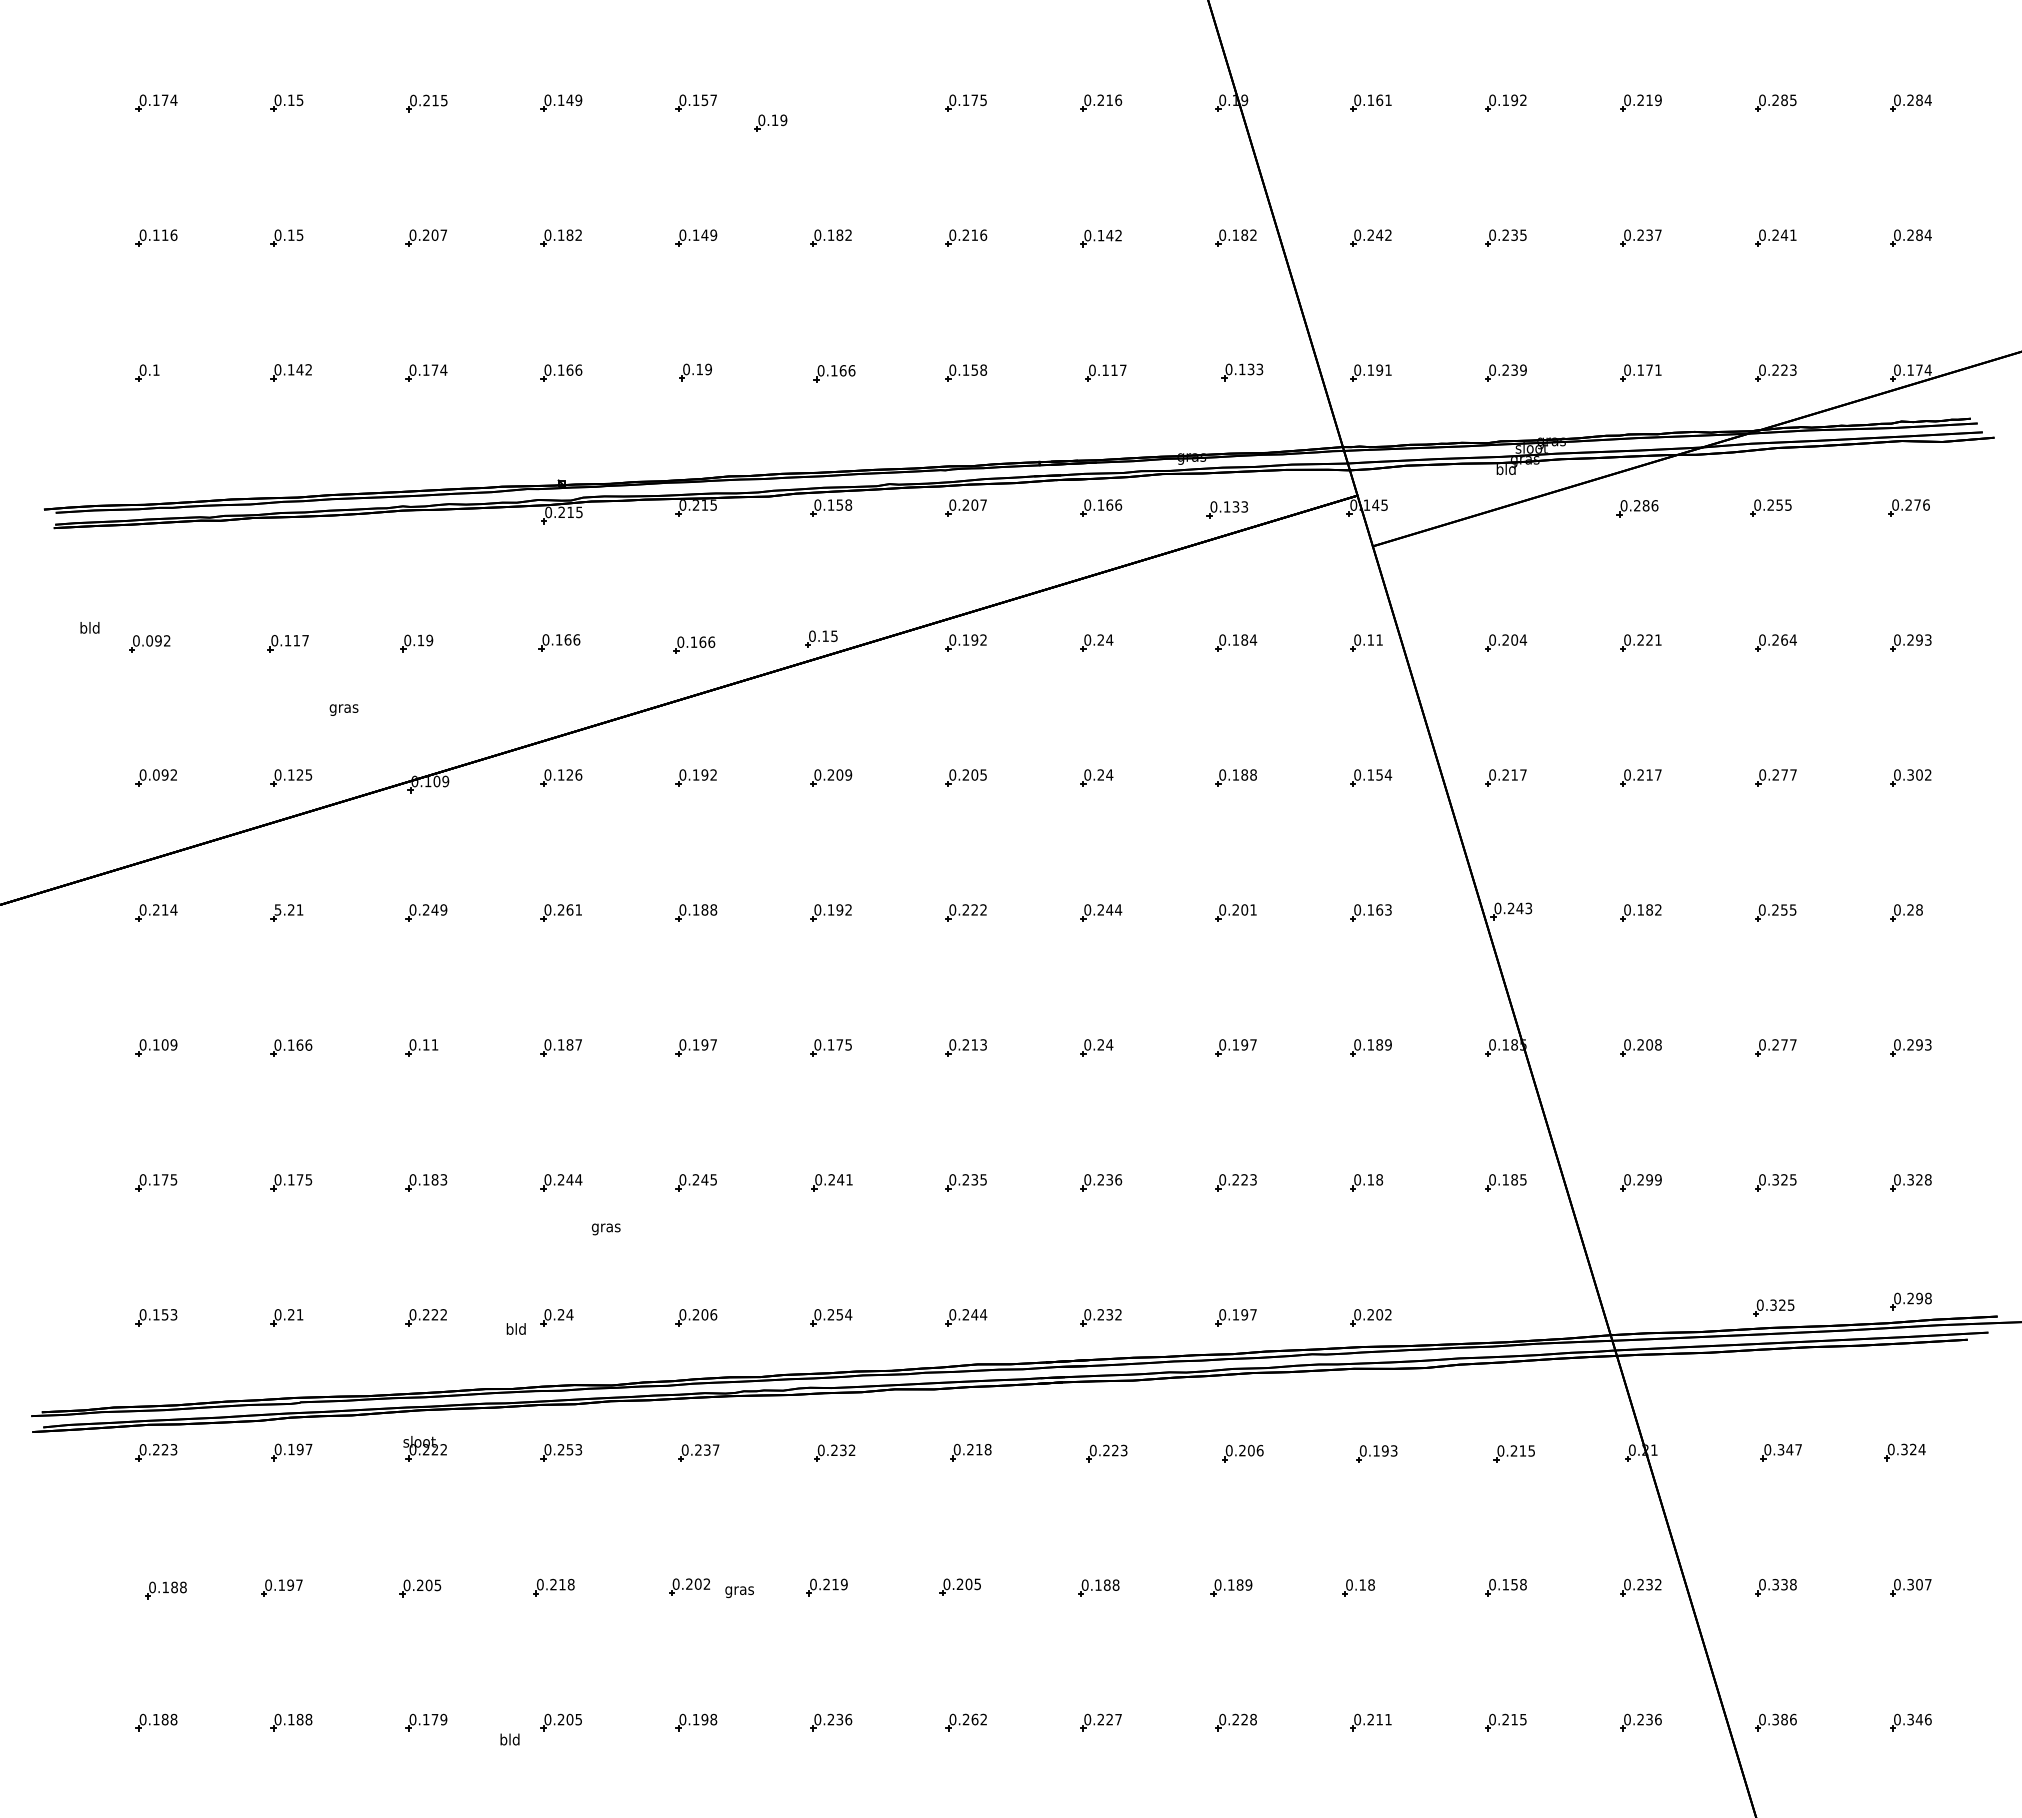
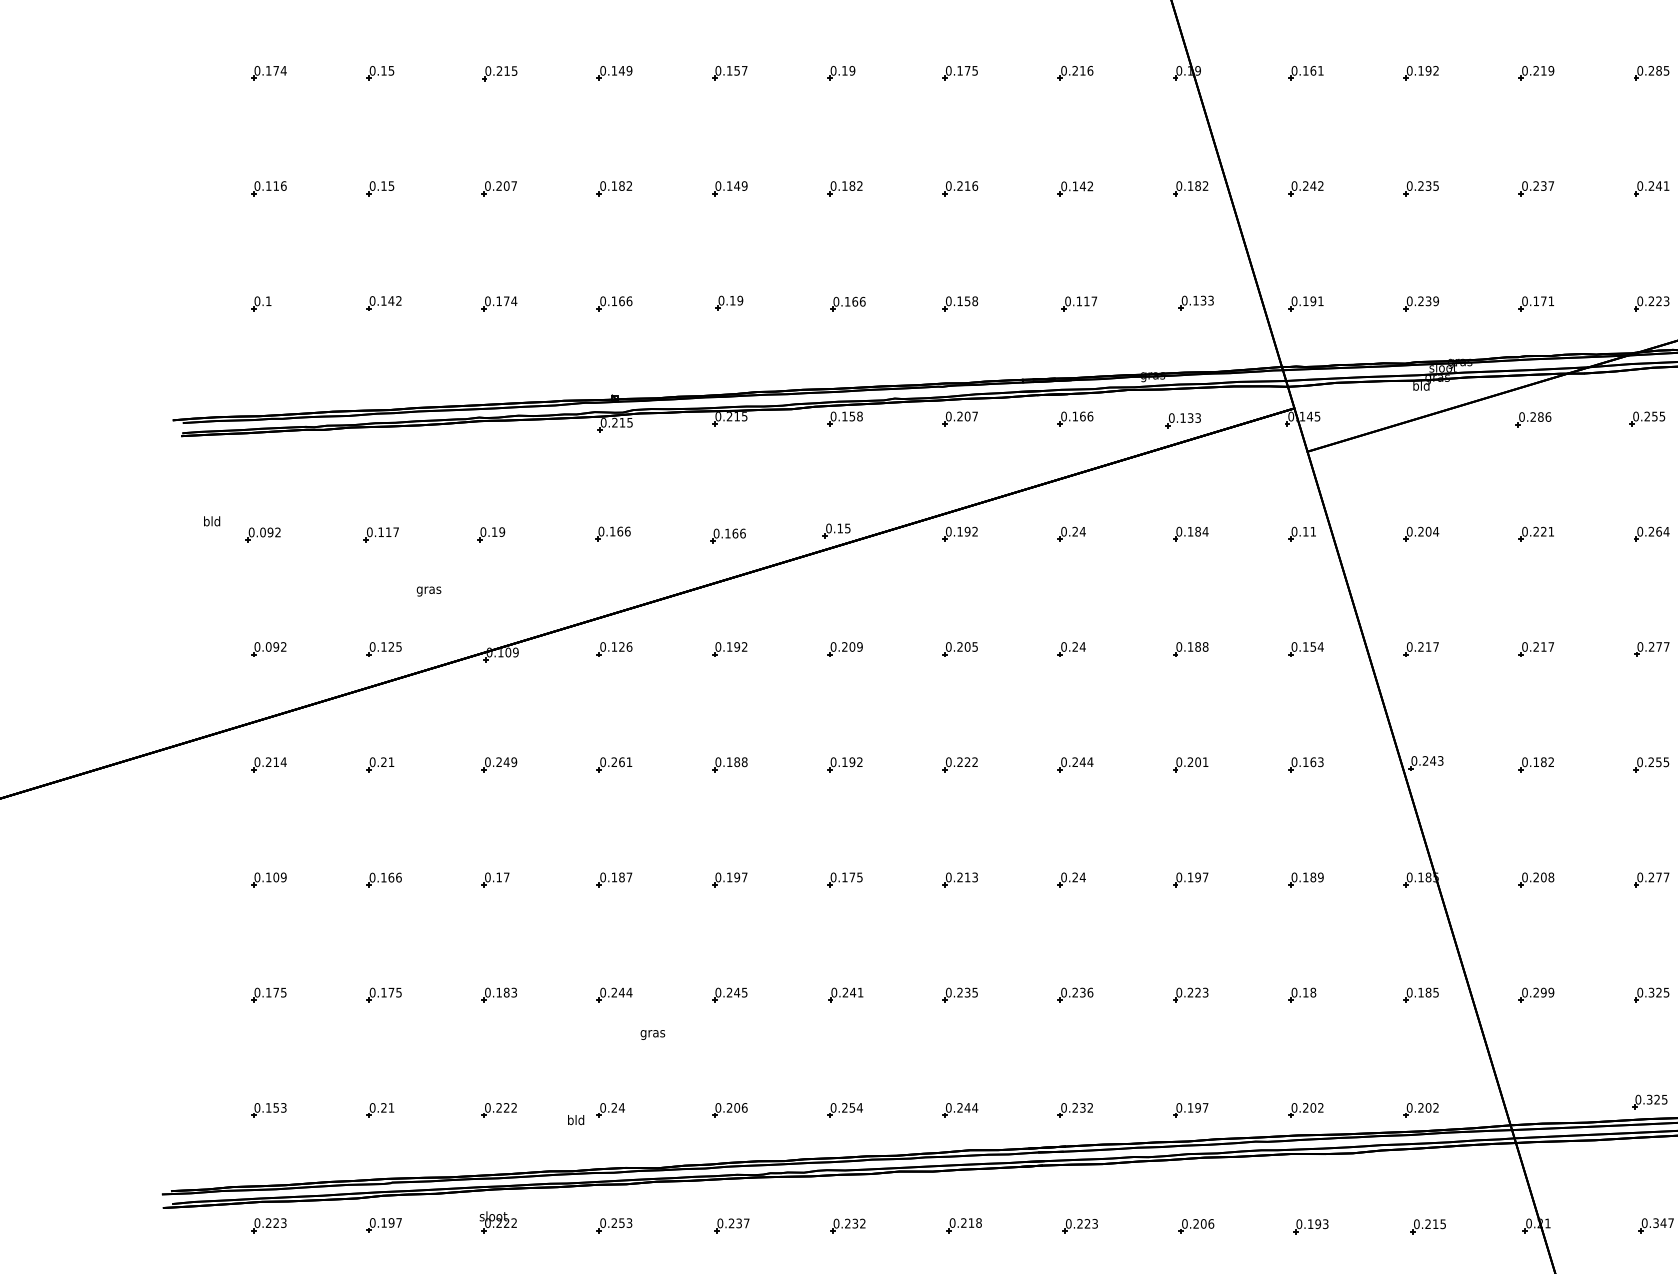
part: (770, 122) -> (840, 72), moved
text: (277, 909) -> (372, 761), 5.21 -> 0.21
text: (434, 1044) -> (506, 877), 0.11 -> 0.17
part: (1505, 1317) -> (1420, 1110), added

